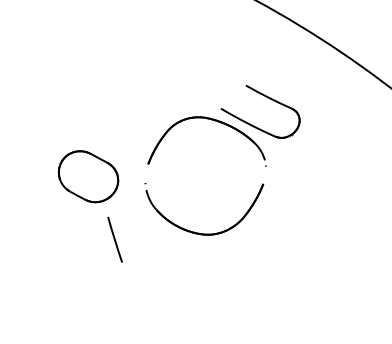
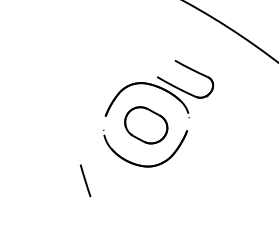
part: (88, 176) -> (146, 125), moved
line: (114, 239) -> (85, 180), moved

